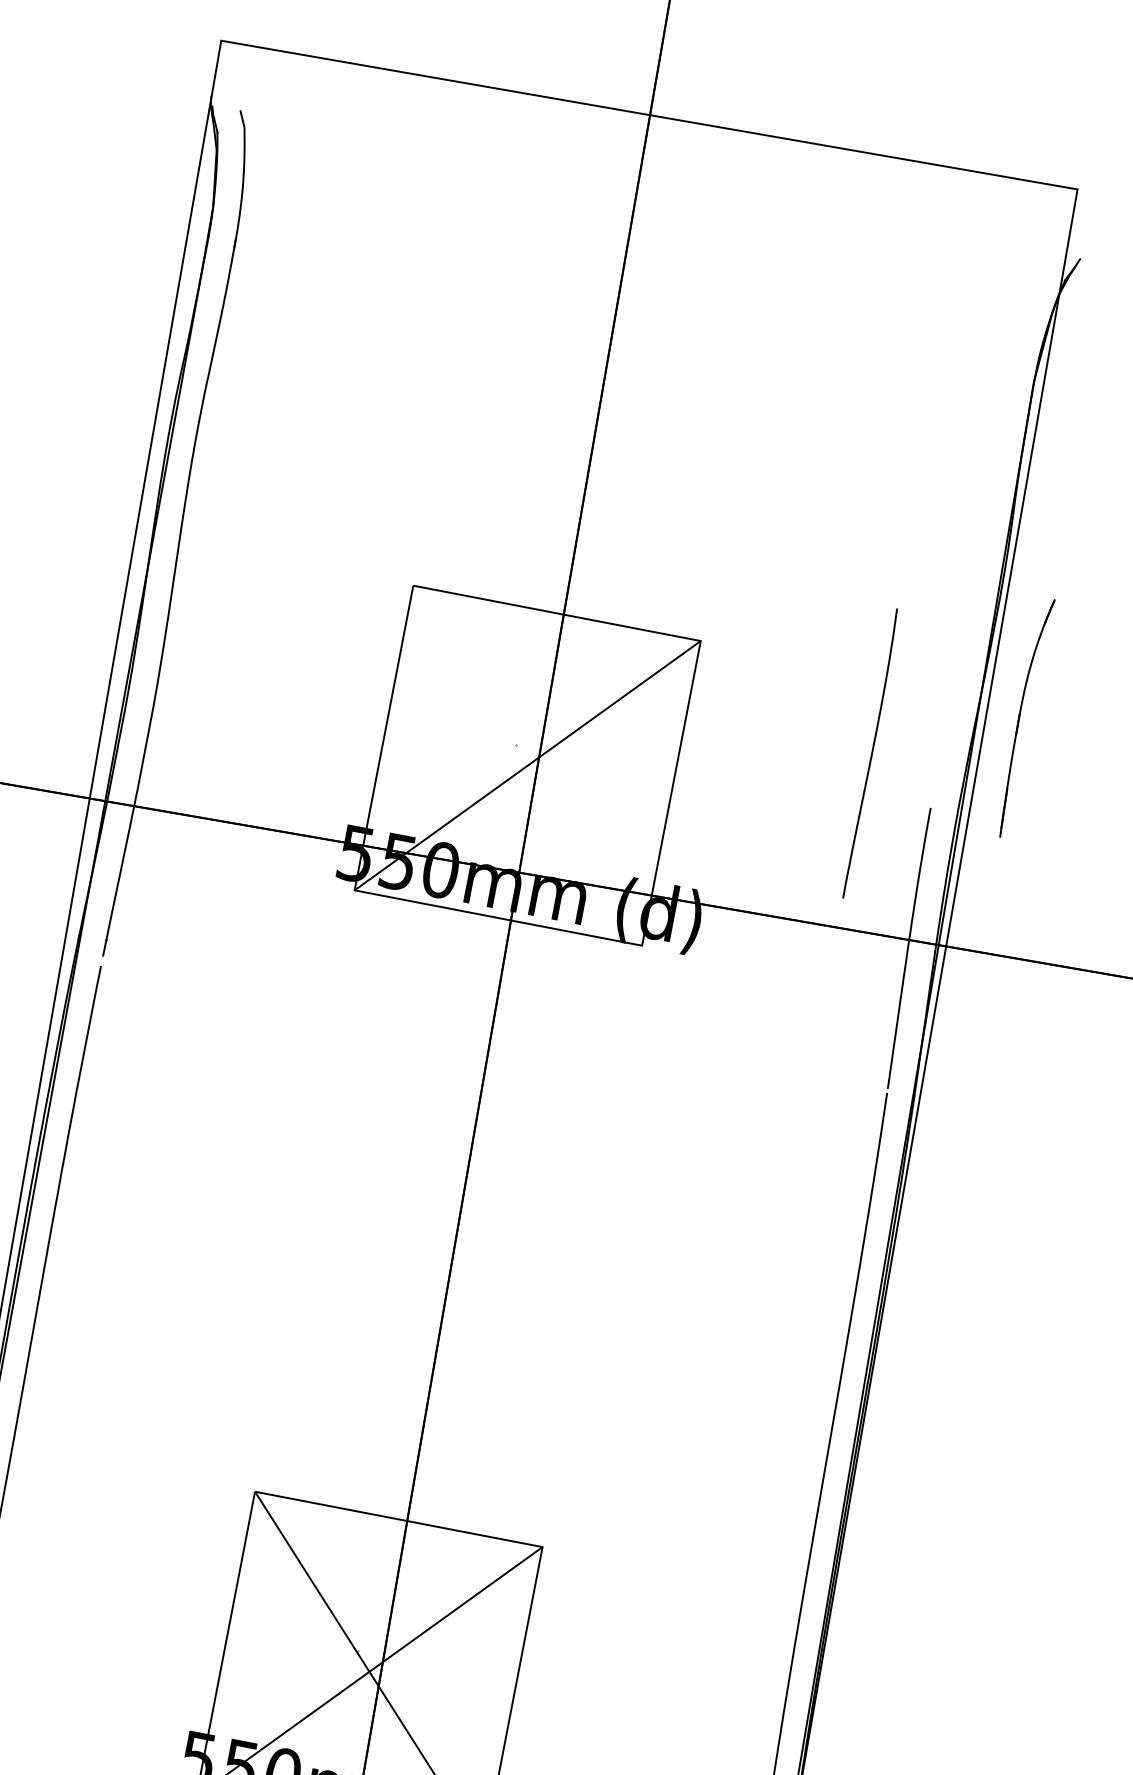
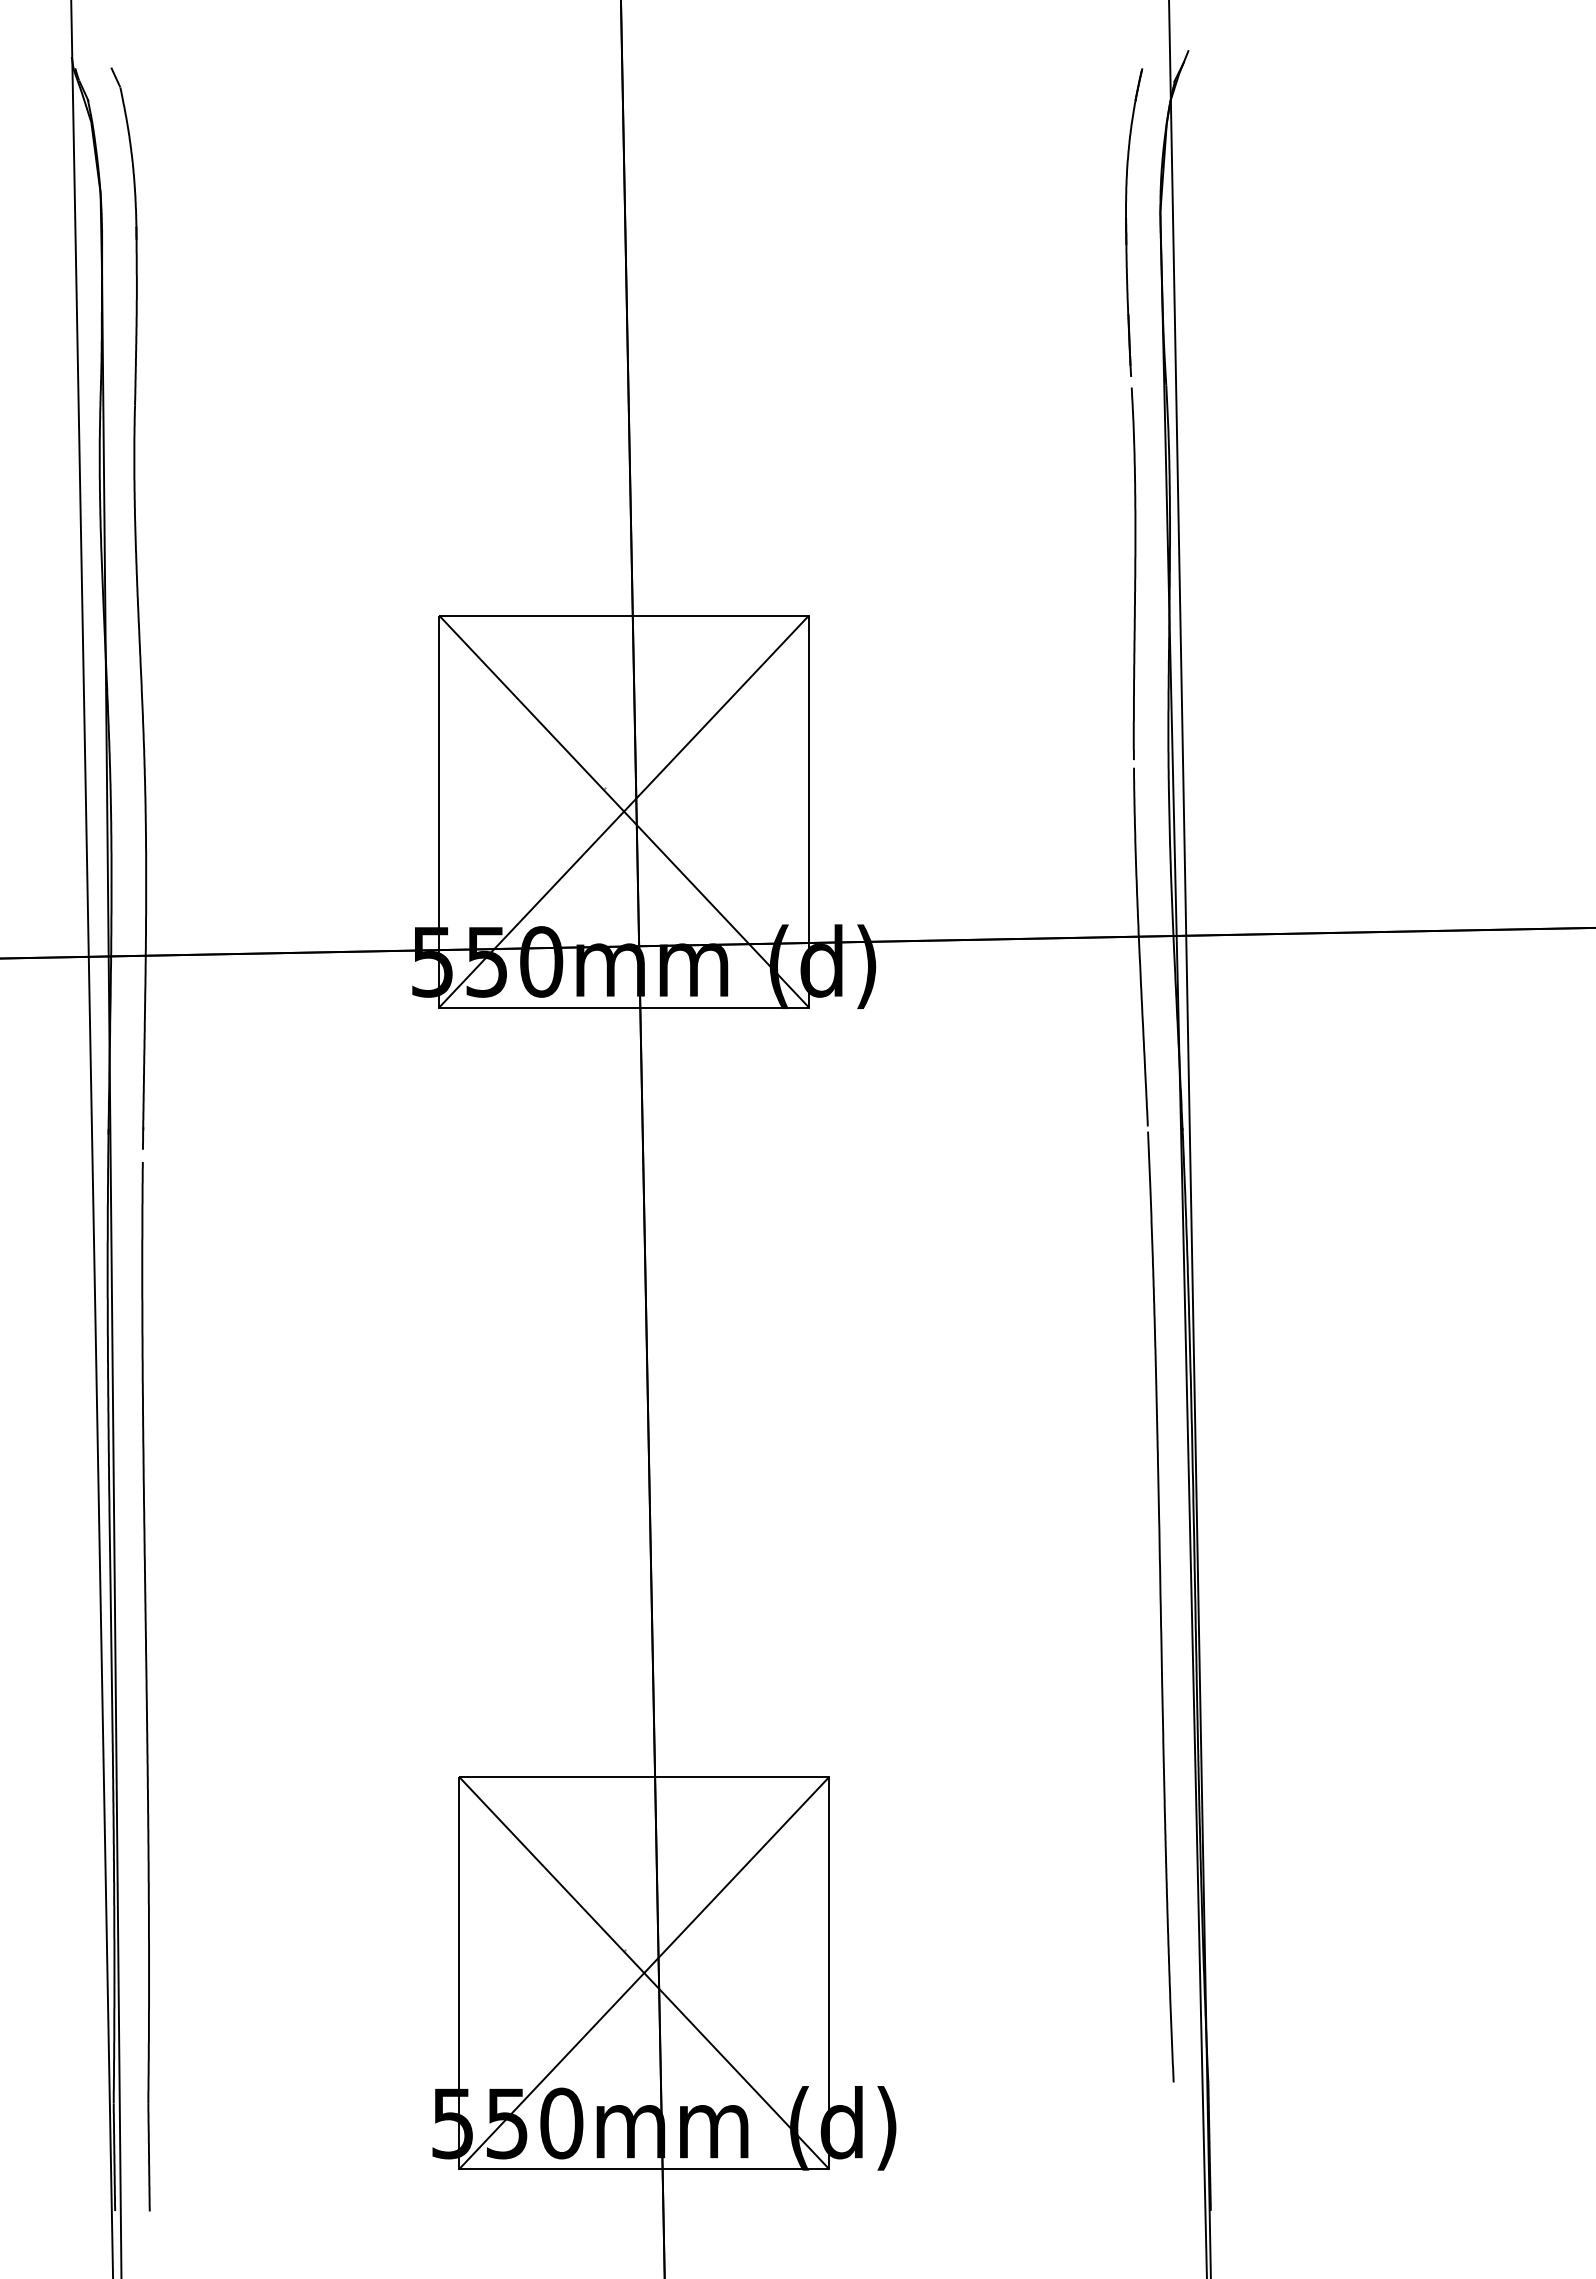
part: (1020, 716) -> (1127, 222), moved
curve: (871, 753) -> (1134, 573), moved
line: (527, 765) -> (623, 811), added

